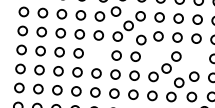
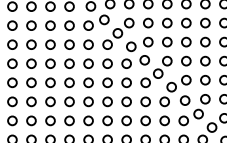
circle: (97, 54) -> (88, 63), added
circle: (153, 54) -> (144, 60), added
circle: (195, 57) -> (186, 60), added

